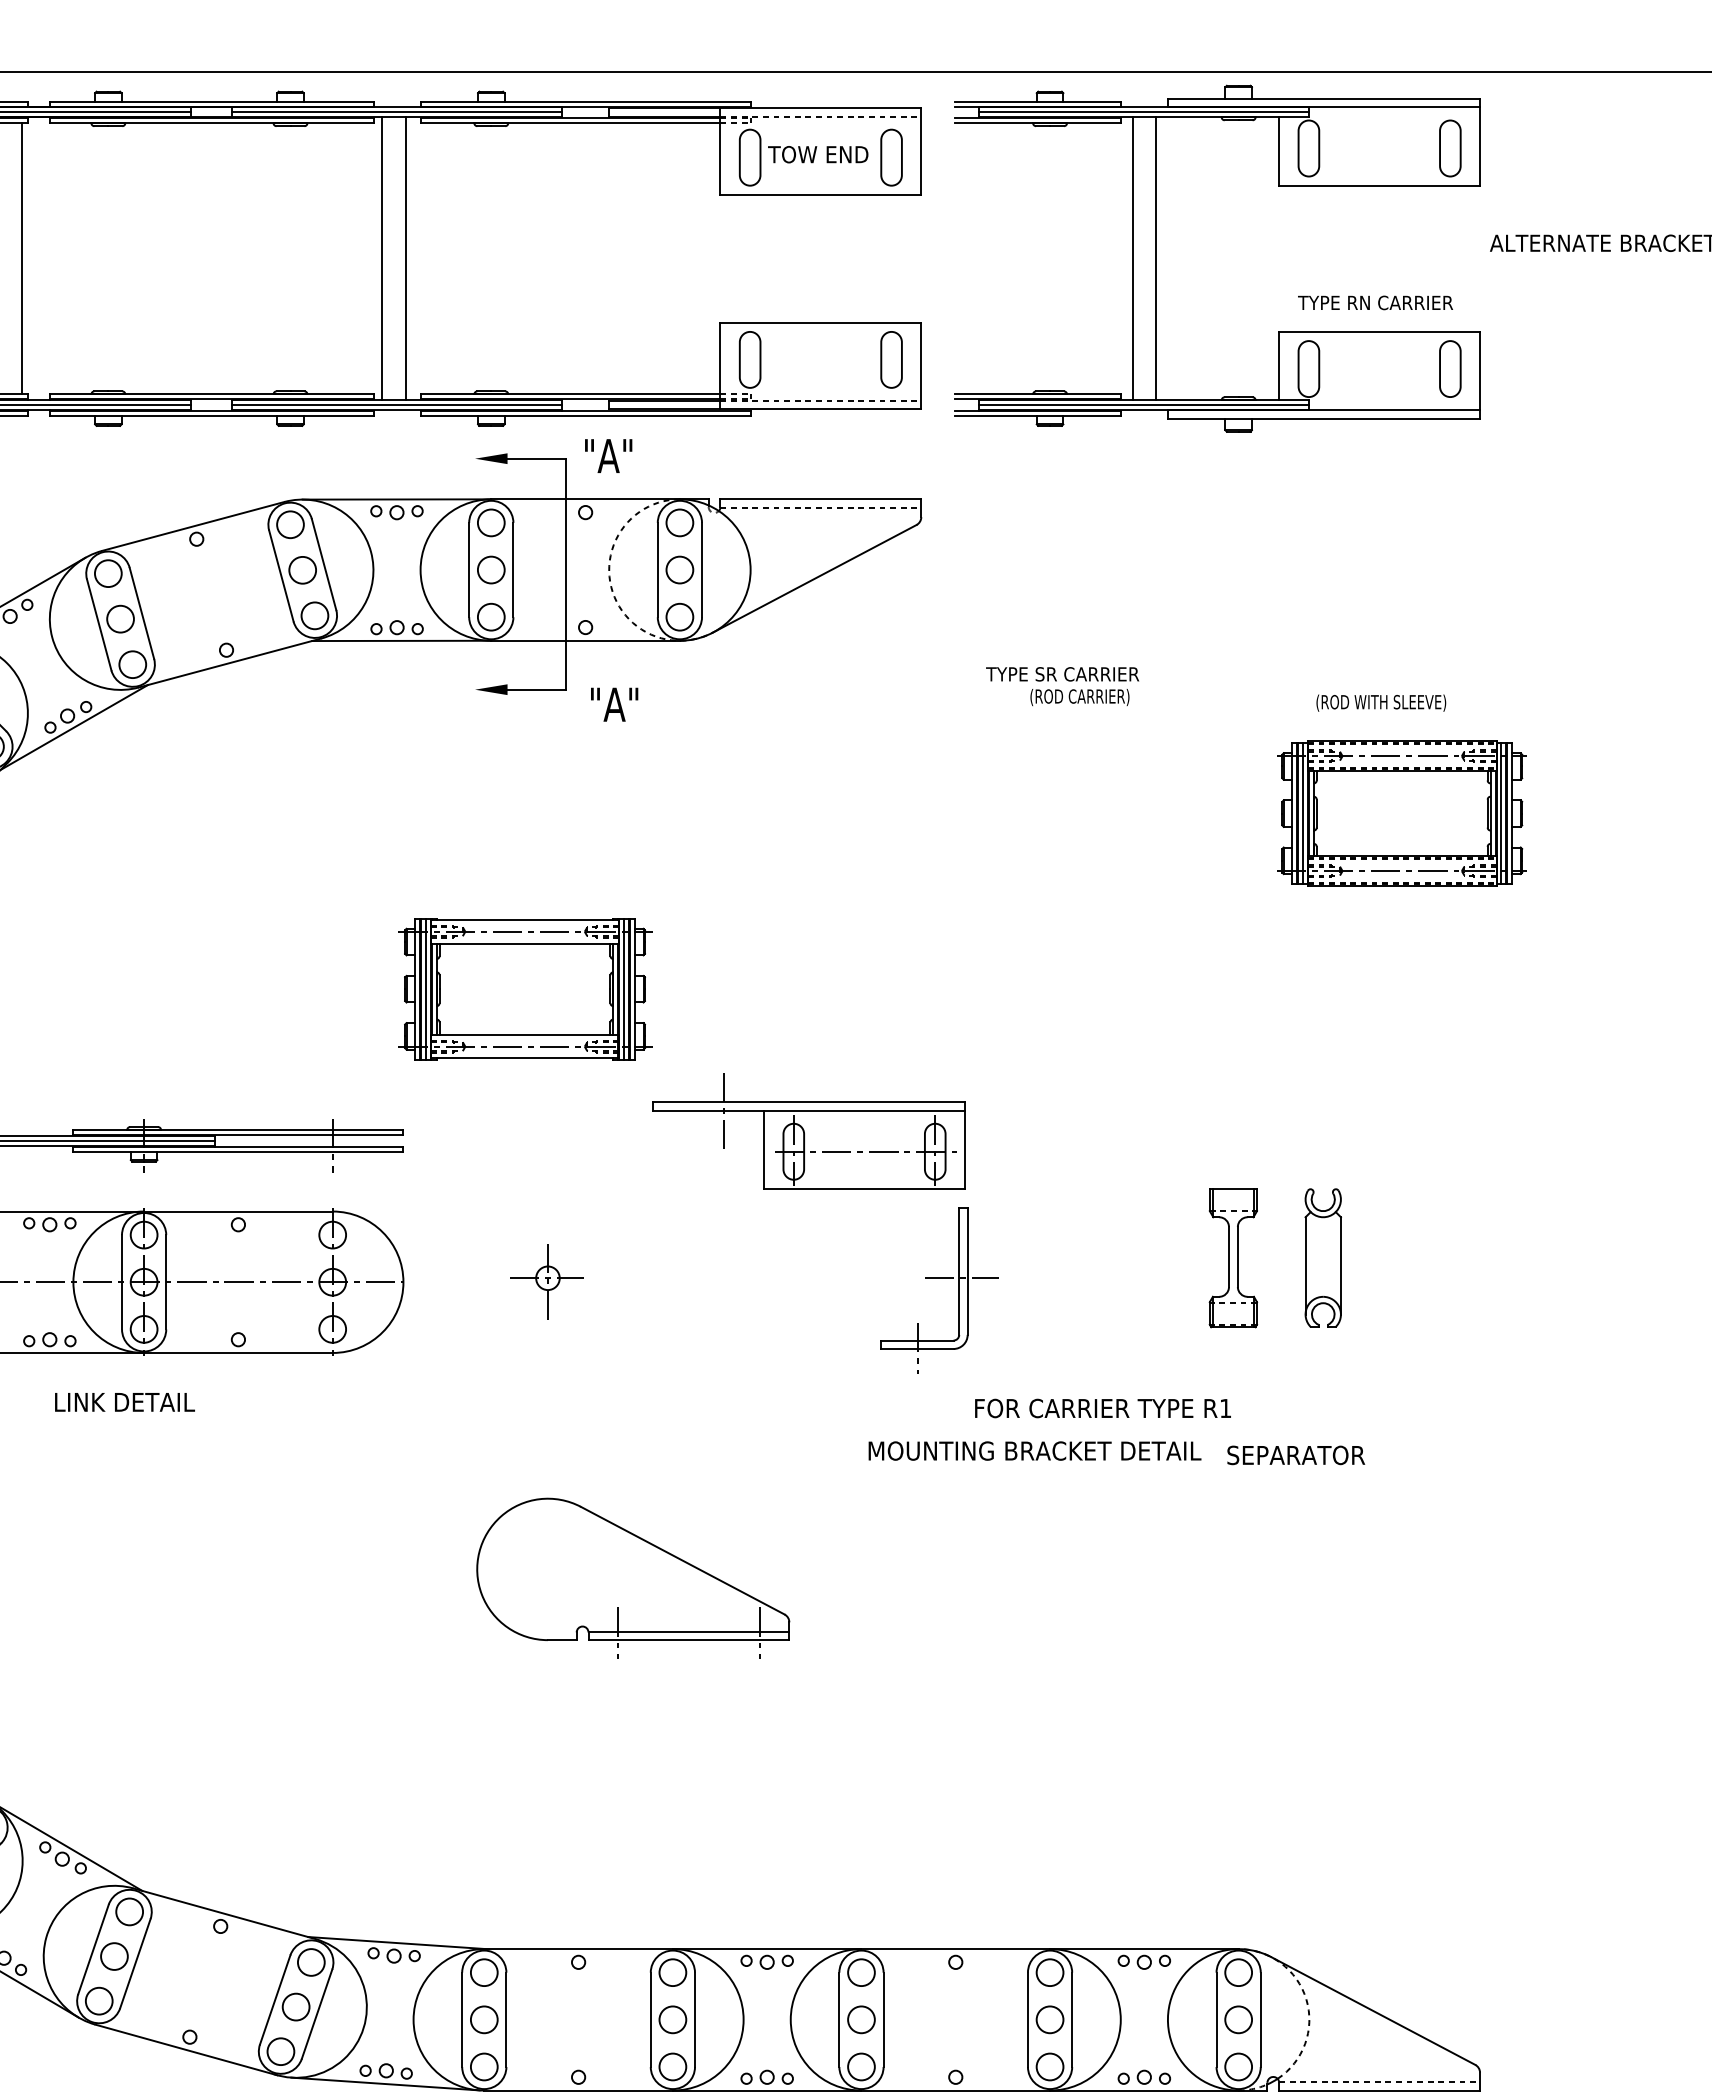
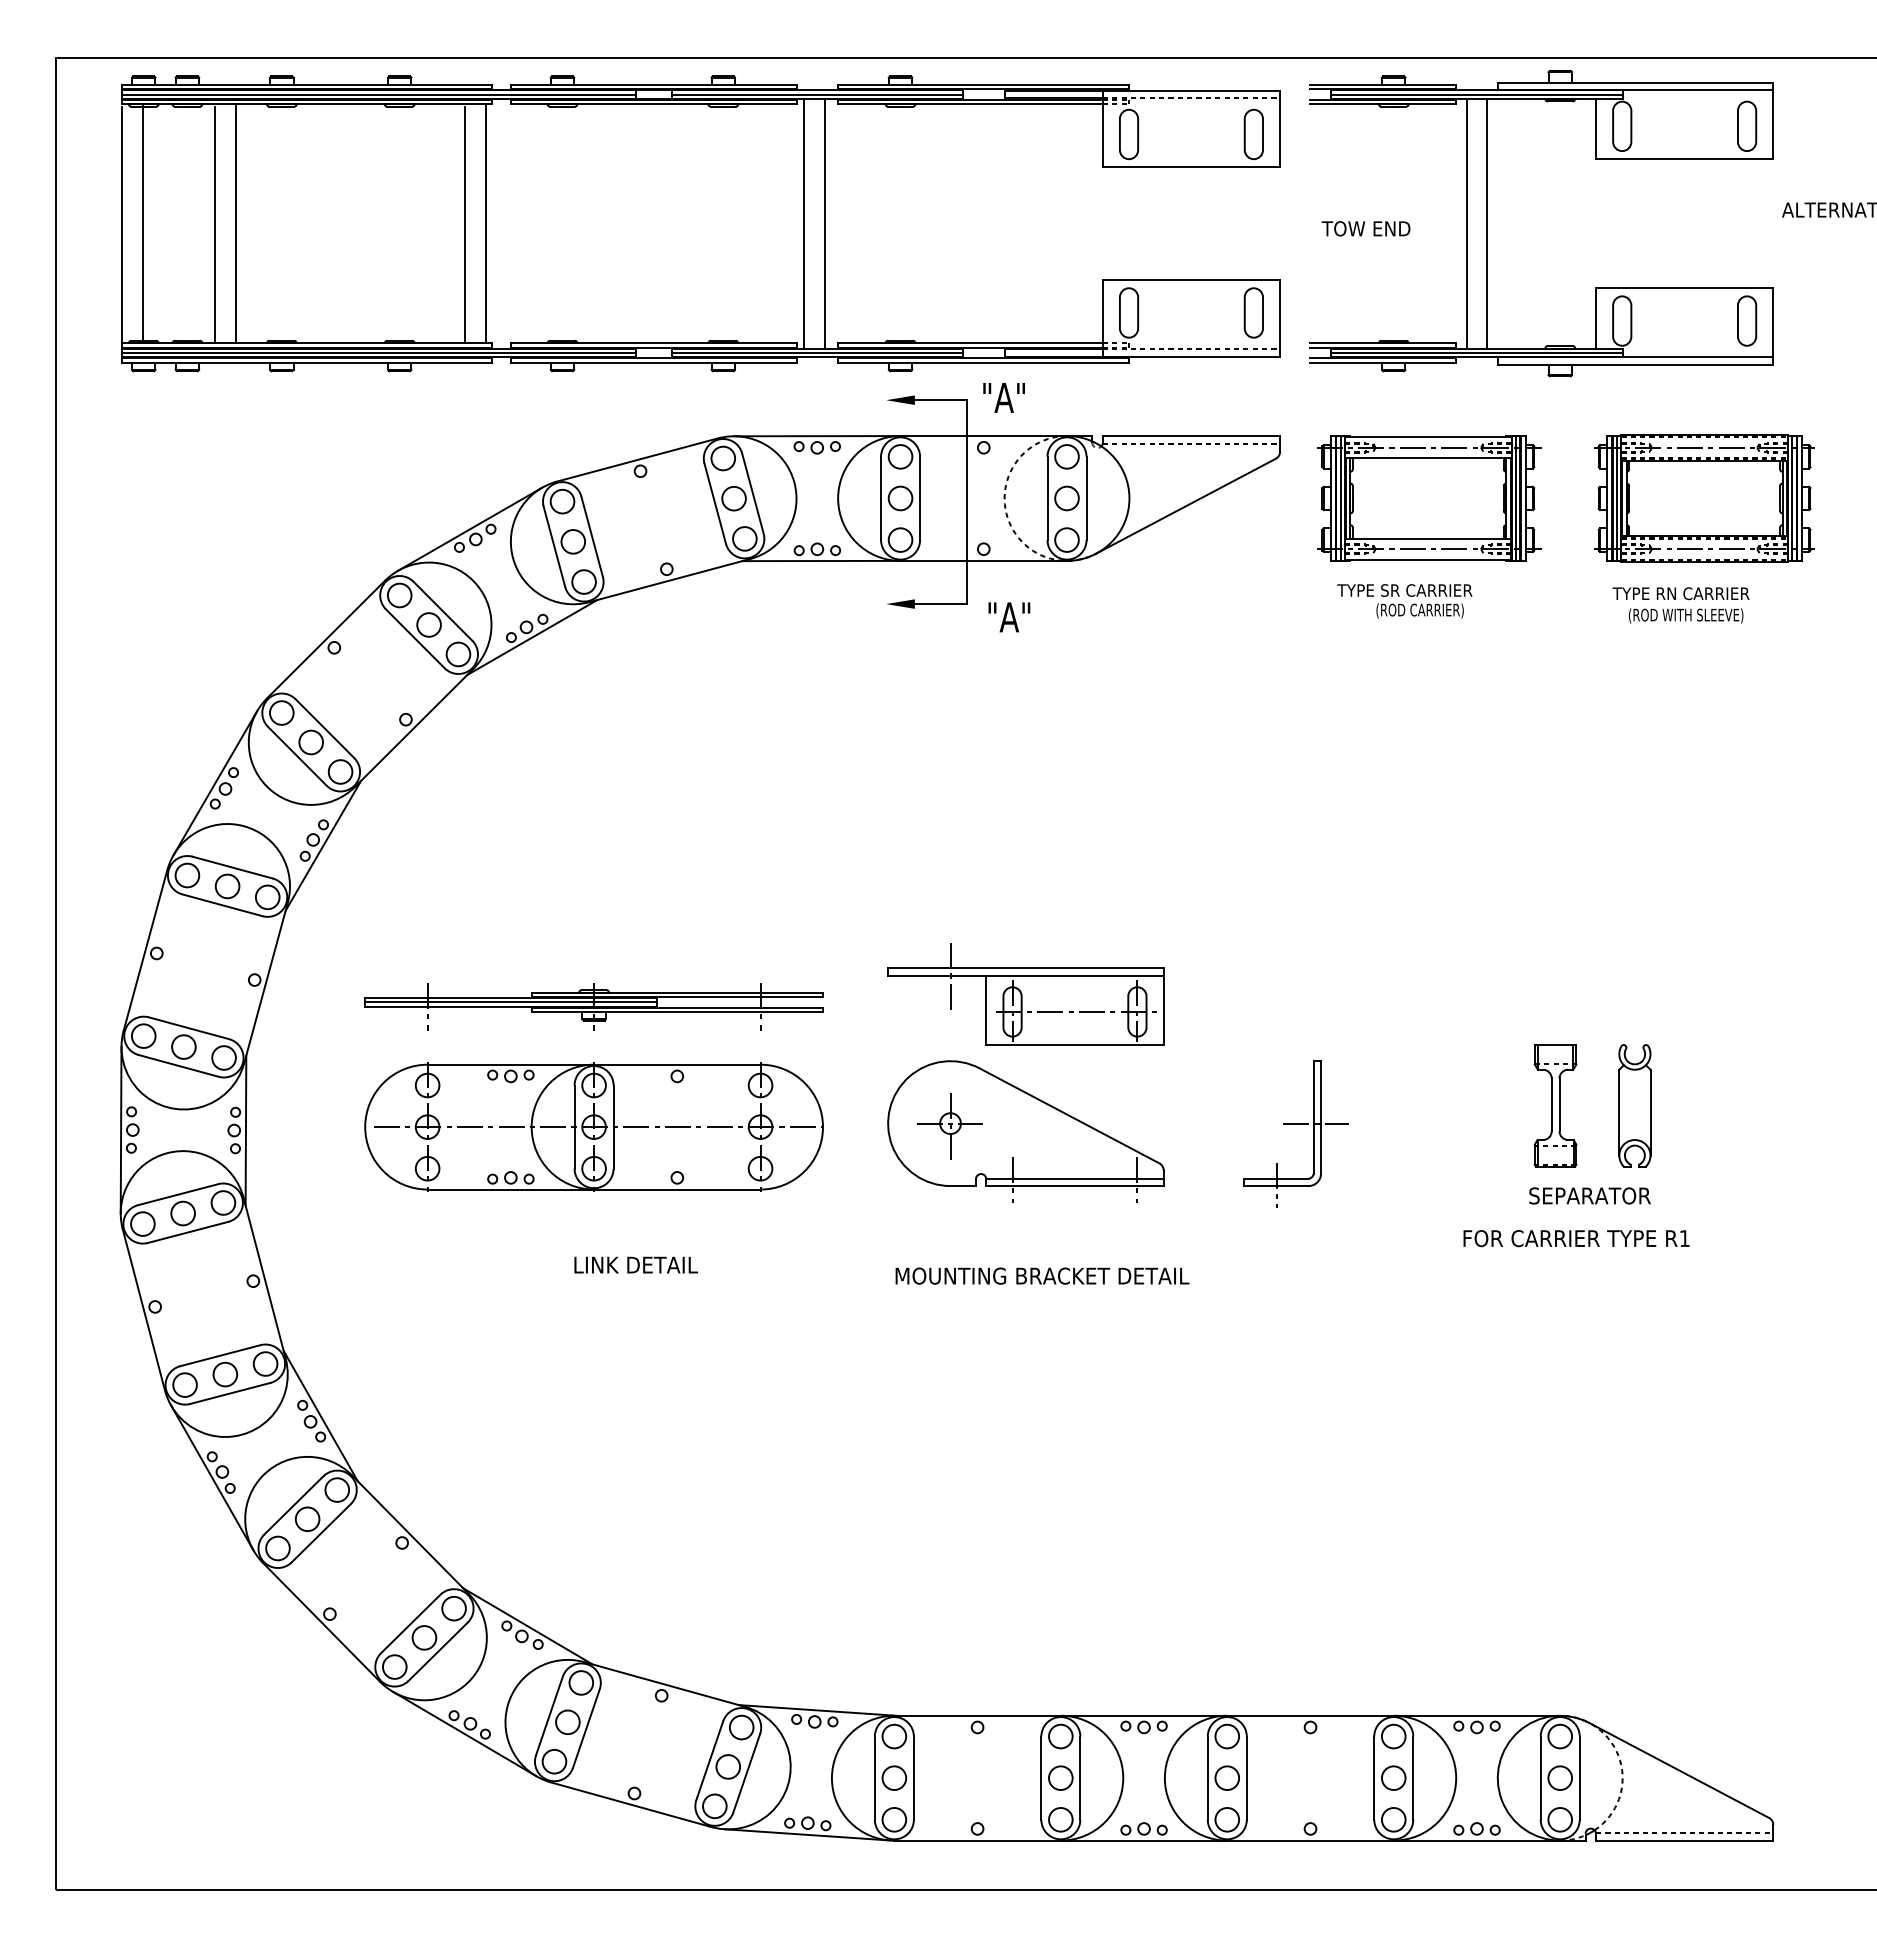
text: (817, 154) -> (1365, 228), moved
text: (1374, 302) -> (1680, 593), moved
part: (1402, 813) -> (1704, 498), moved
part: (526, 989) -> (1429, 498), moved
part: (808, 1131) -> (1025, 994), moved
text: (124, 1401) -> (635, 1264), moved
text: (1103, 1408) -> (1576, 1238), moved
text: (1035, 1450) -> (1042, 1275), moved
text: (1295, 1454) -> (1589, 1195), moved
part: (632, 1578) -> (1025, 1131), moved

